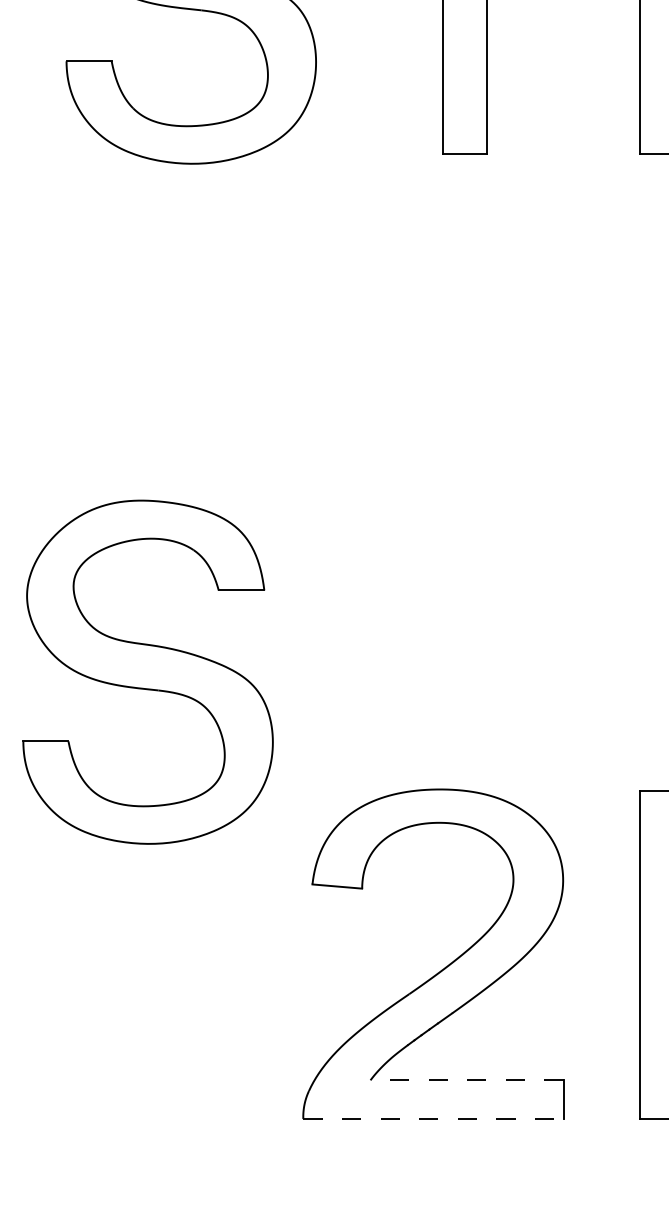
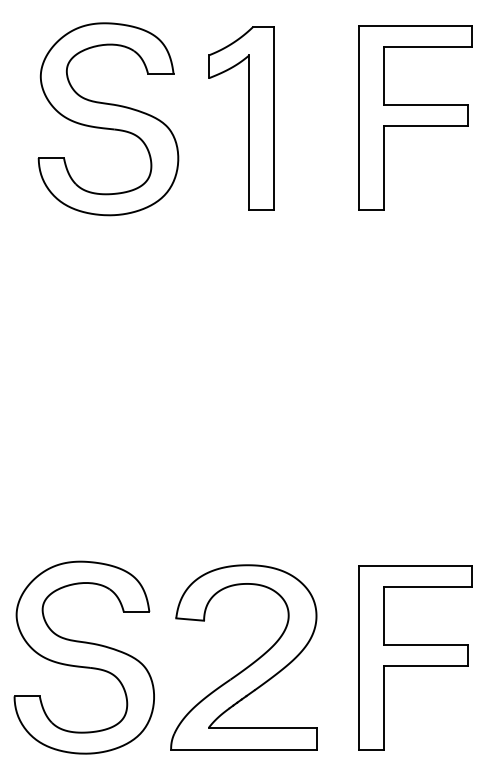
part: (146, 671) -> (83, 657), moved
line: (466, 1079) -> (262, 727), dashed -> solid
line: (432, 1118) -> (243, 749), dashed -> solid

